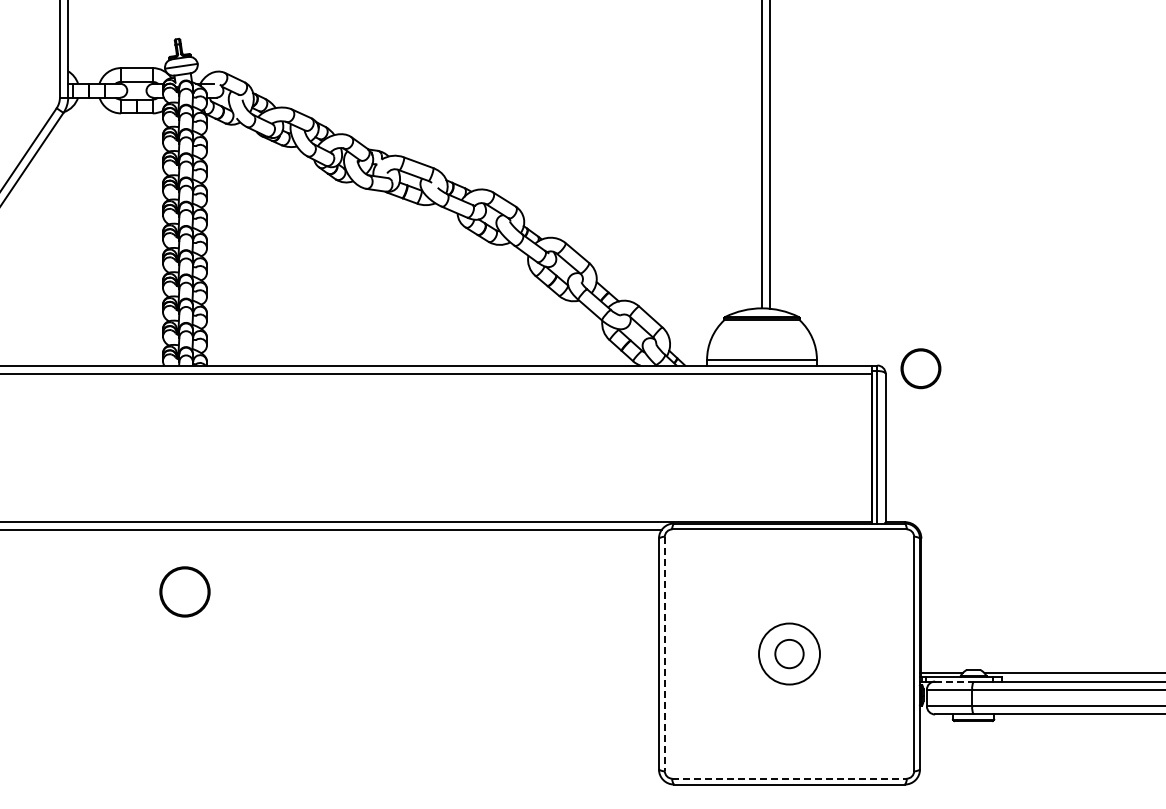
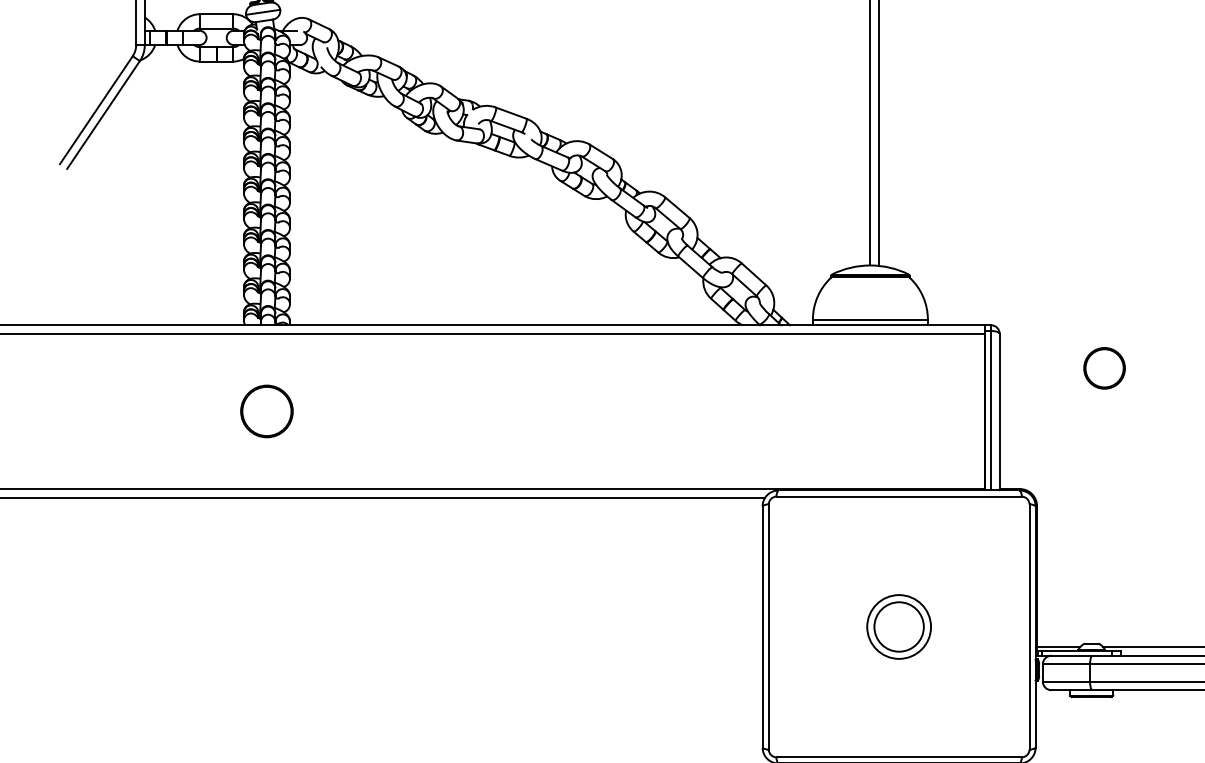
circle: (920, 368) -> (1104, 368), moved
circle: (184, 591) -> (266, 410), moved
circle: (789, 653) -> (899, 626), size x1.67
line: (664, 654) -> (768, 627), dashed -> solid
line: (954, 681) -> (1071, 655), dashed -> solid
line: (790, 778) -> (900, 757), dashed -> solid

